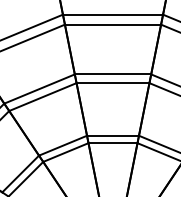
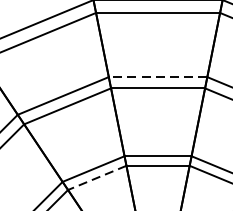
line: (112, 74) -> (157, 77), solid -> dashed
line: (65, 152) -> (96, 177), solid -> dashed

